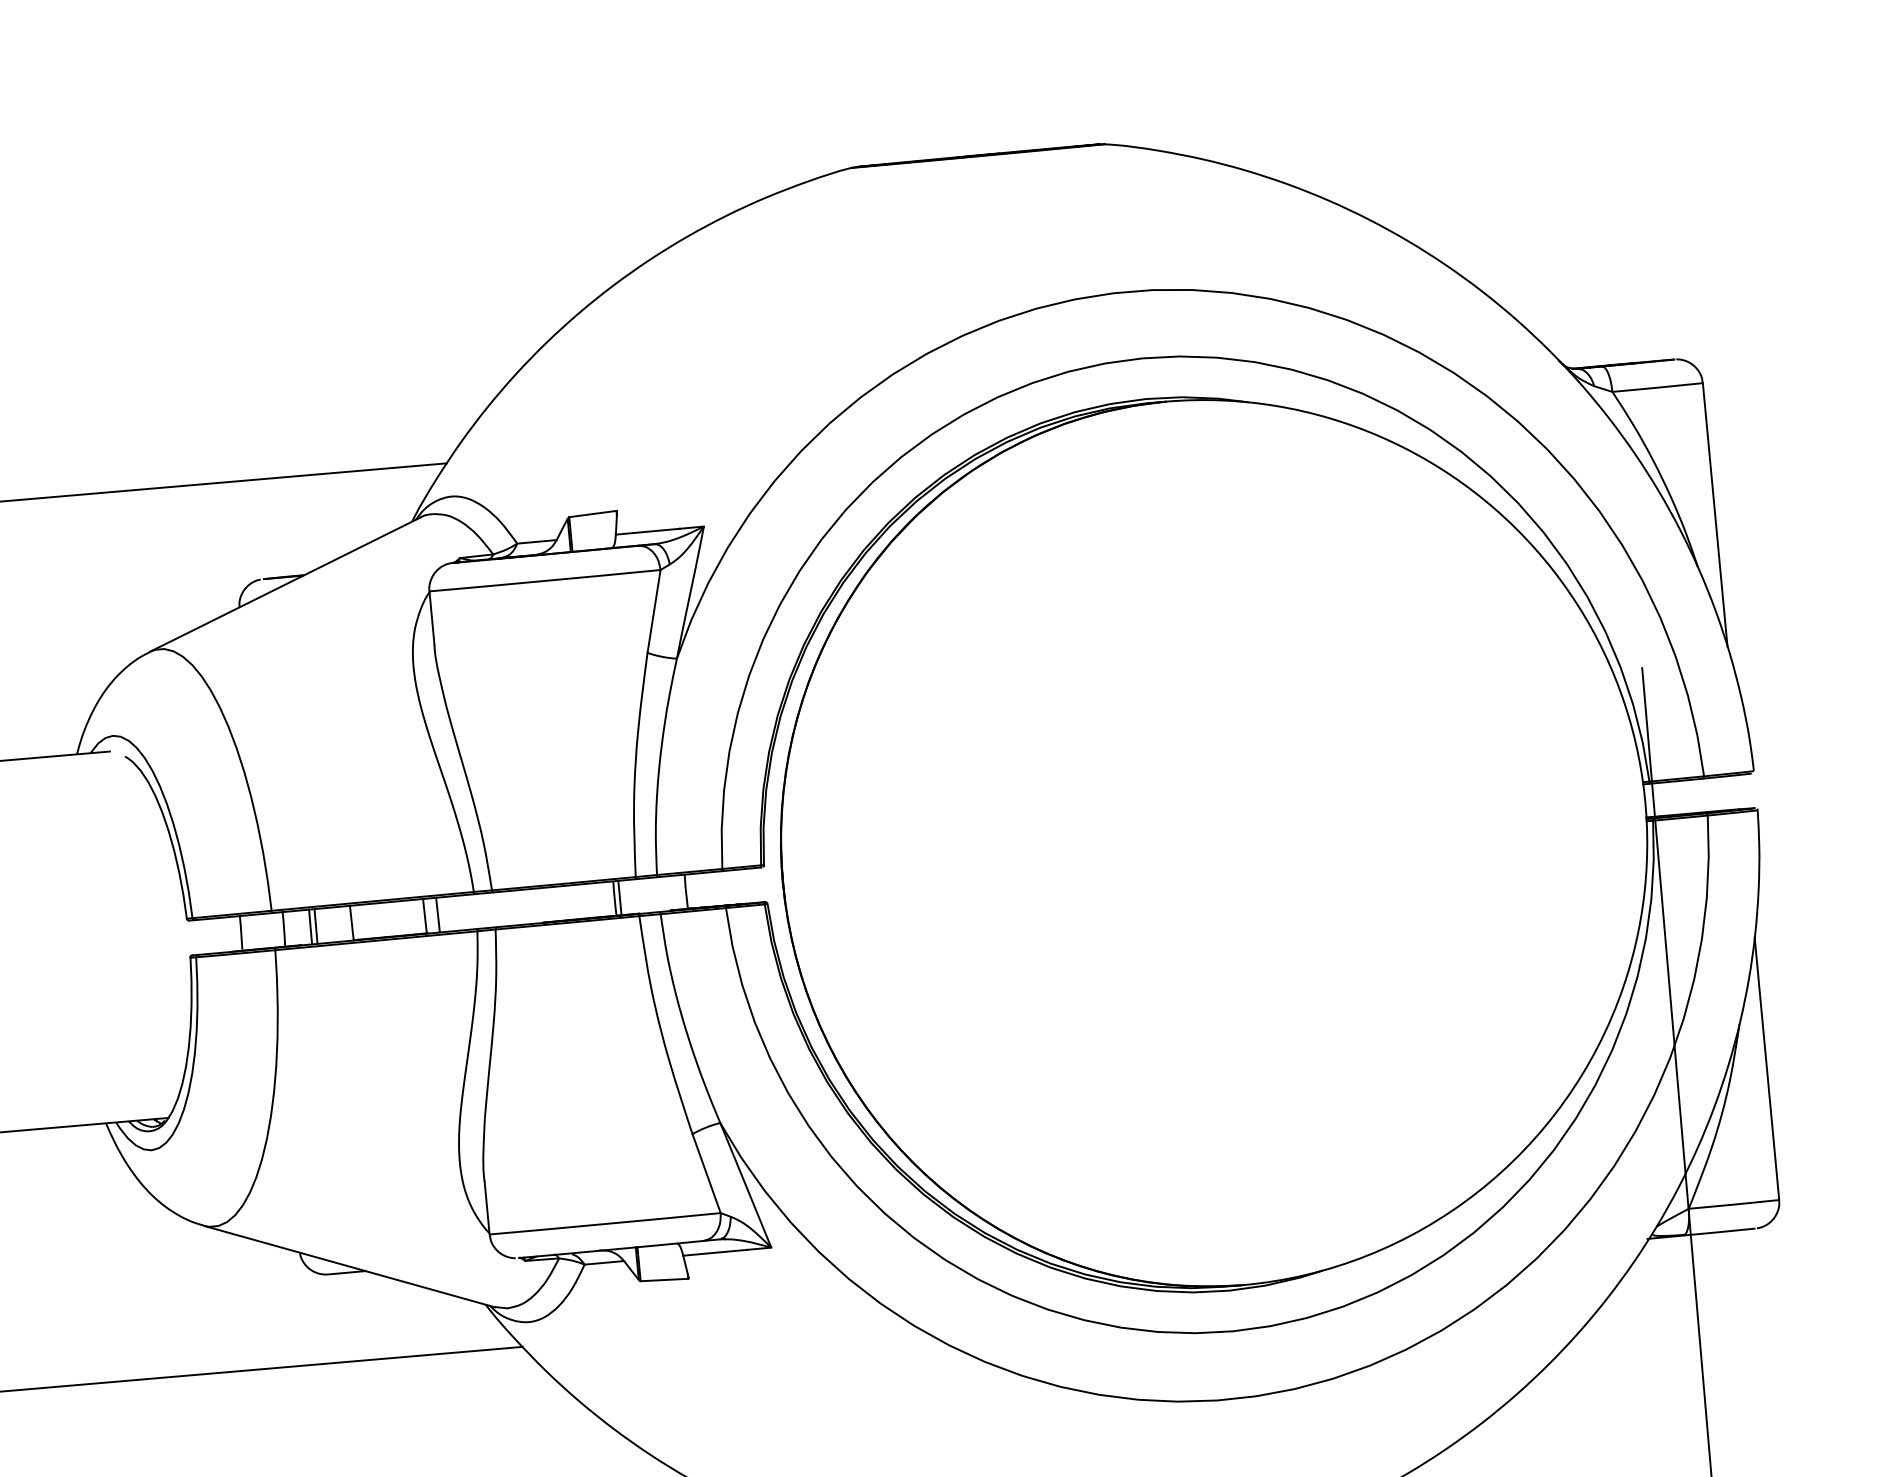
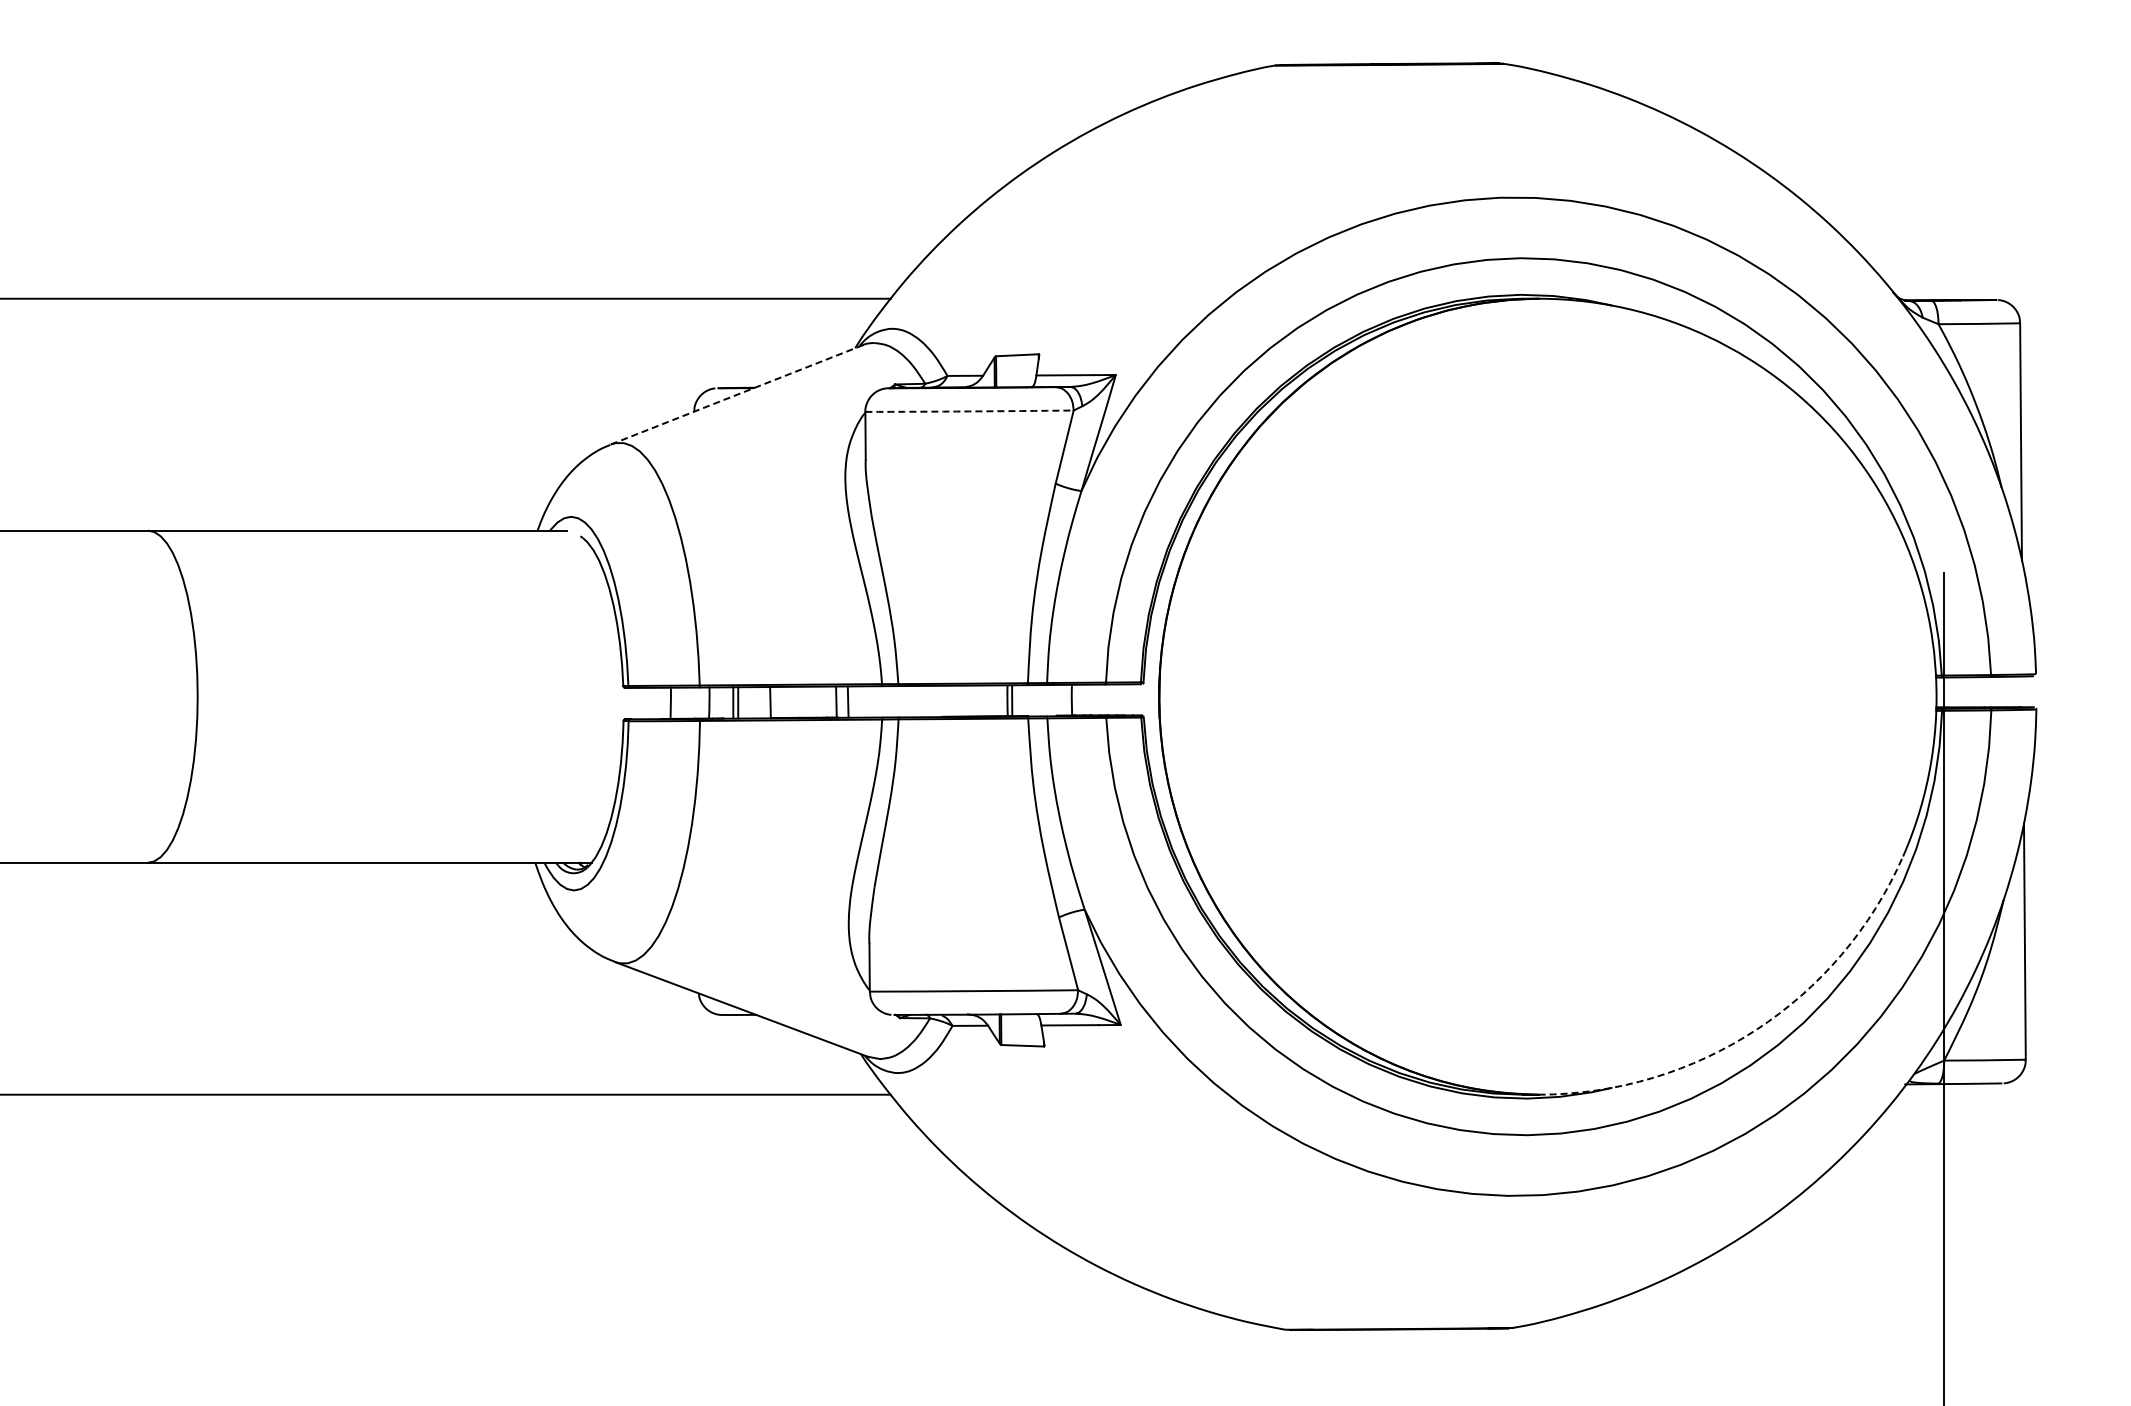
arc: (545, 581) -> (969, 411), solid -> dashed
line: (284, 584) -> (736, 394), solid -> dashed
arc: (1477, 1192) -> (1756, 1029), solid -> dashed

